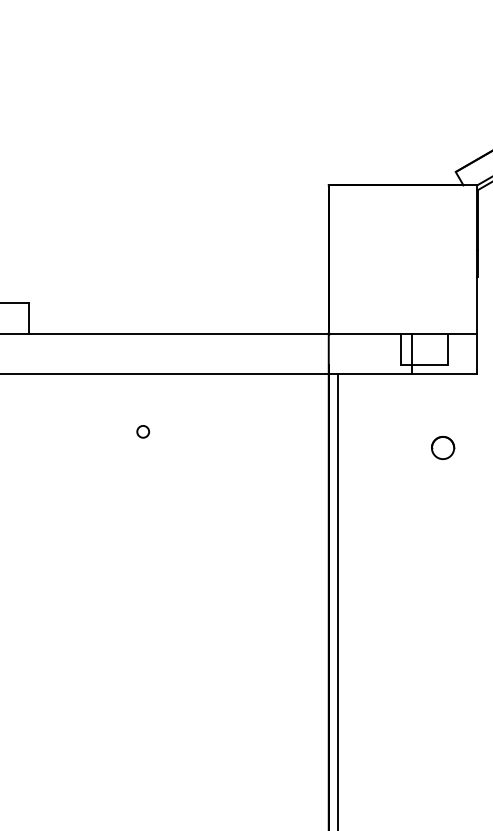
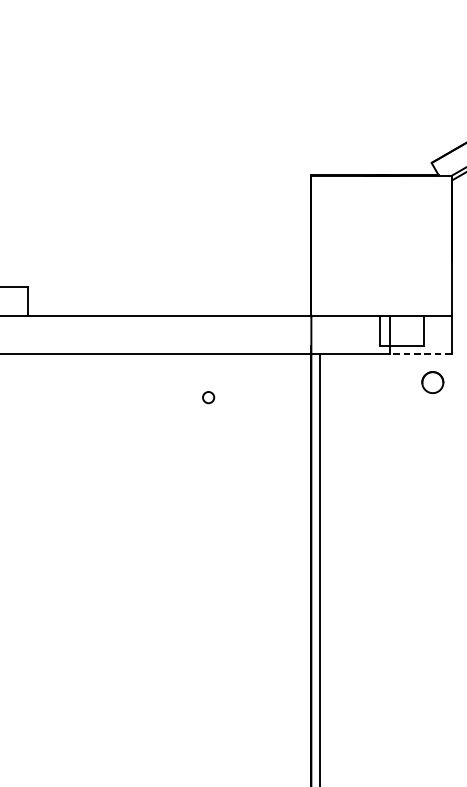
line: (444, 373) -> (420, 353), solid -> dashed
circle: (142, 431) -> (207, 397), moved
circle: (443, 447) -> (433, 382), moved

